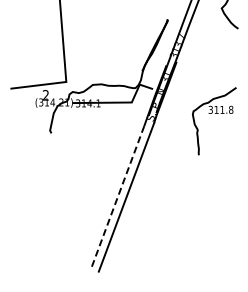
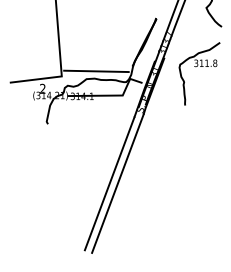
line: (103, 76) -> (96, 71), added
part: (215, 113) -> (200, 66), moved
line: (117, 197) -> (109, 183), dashed -> solid

